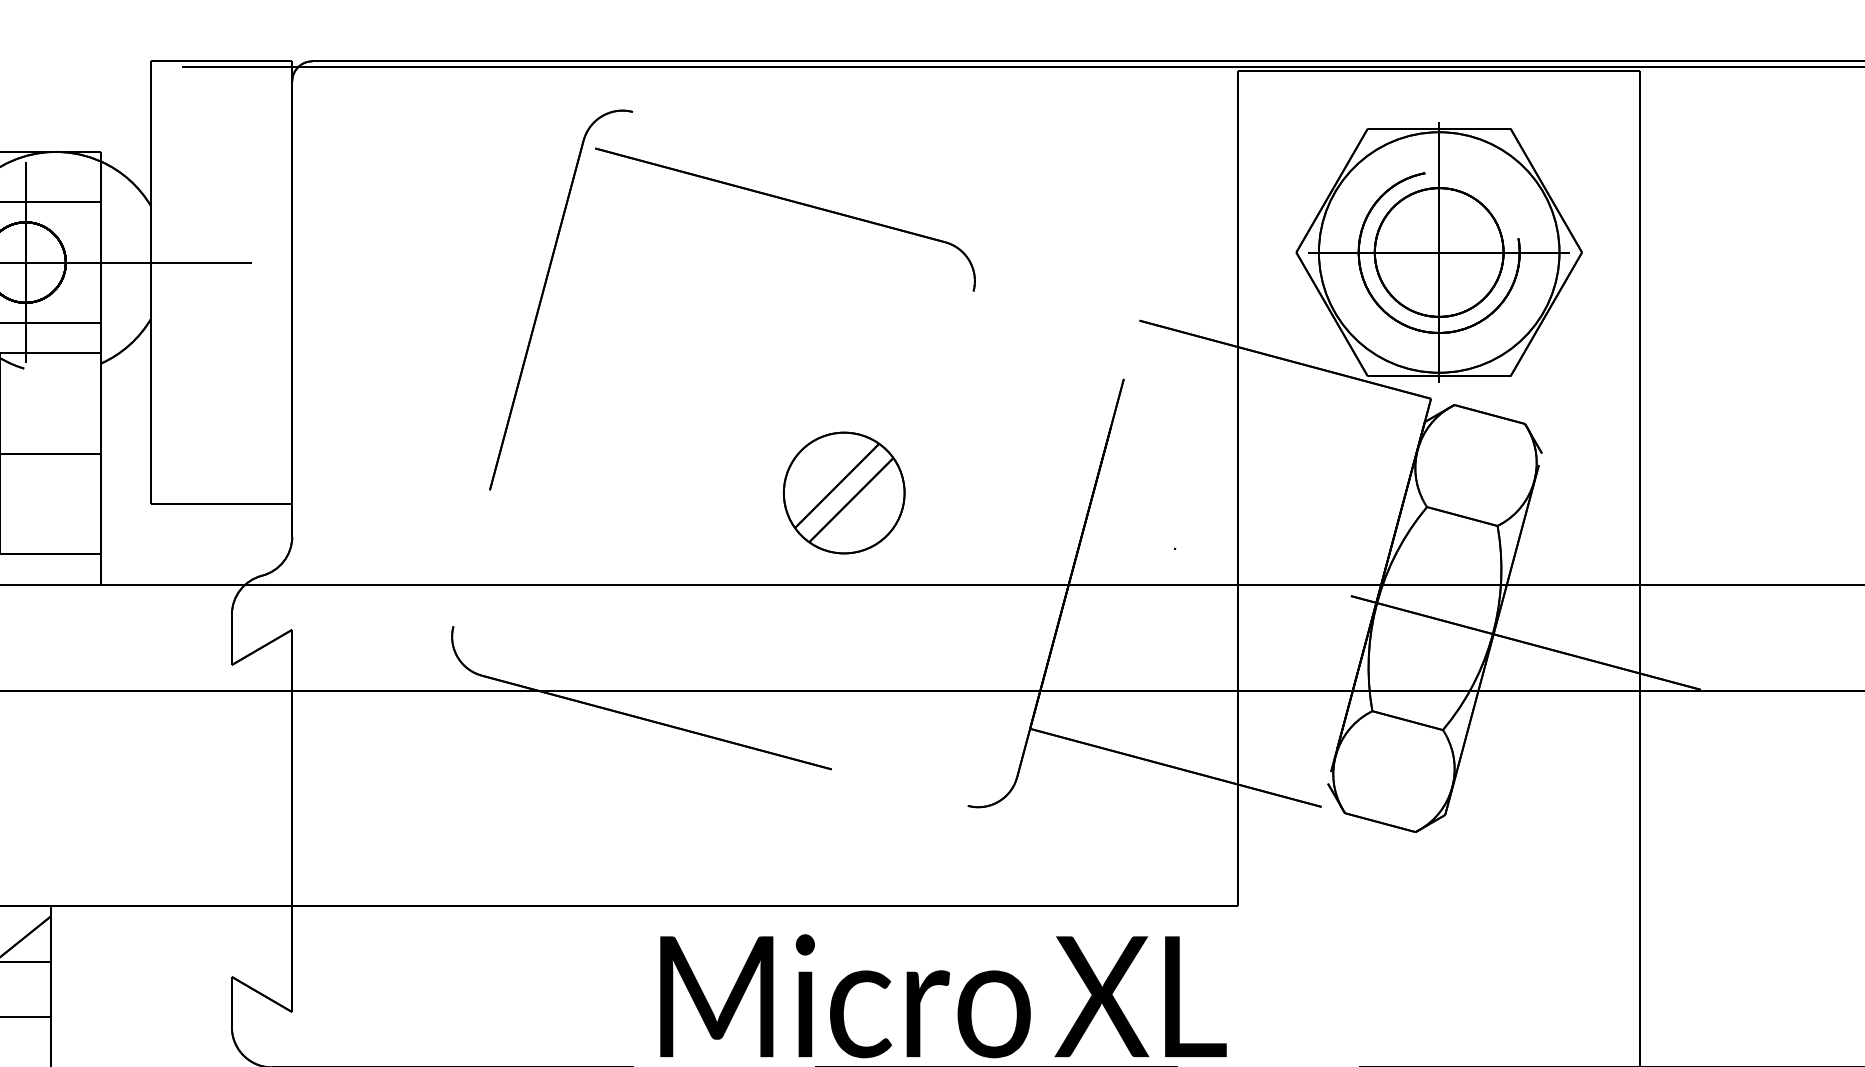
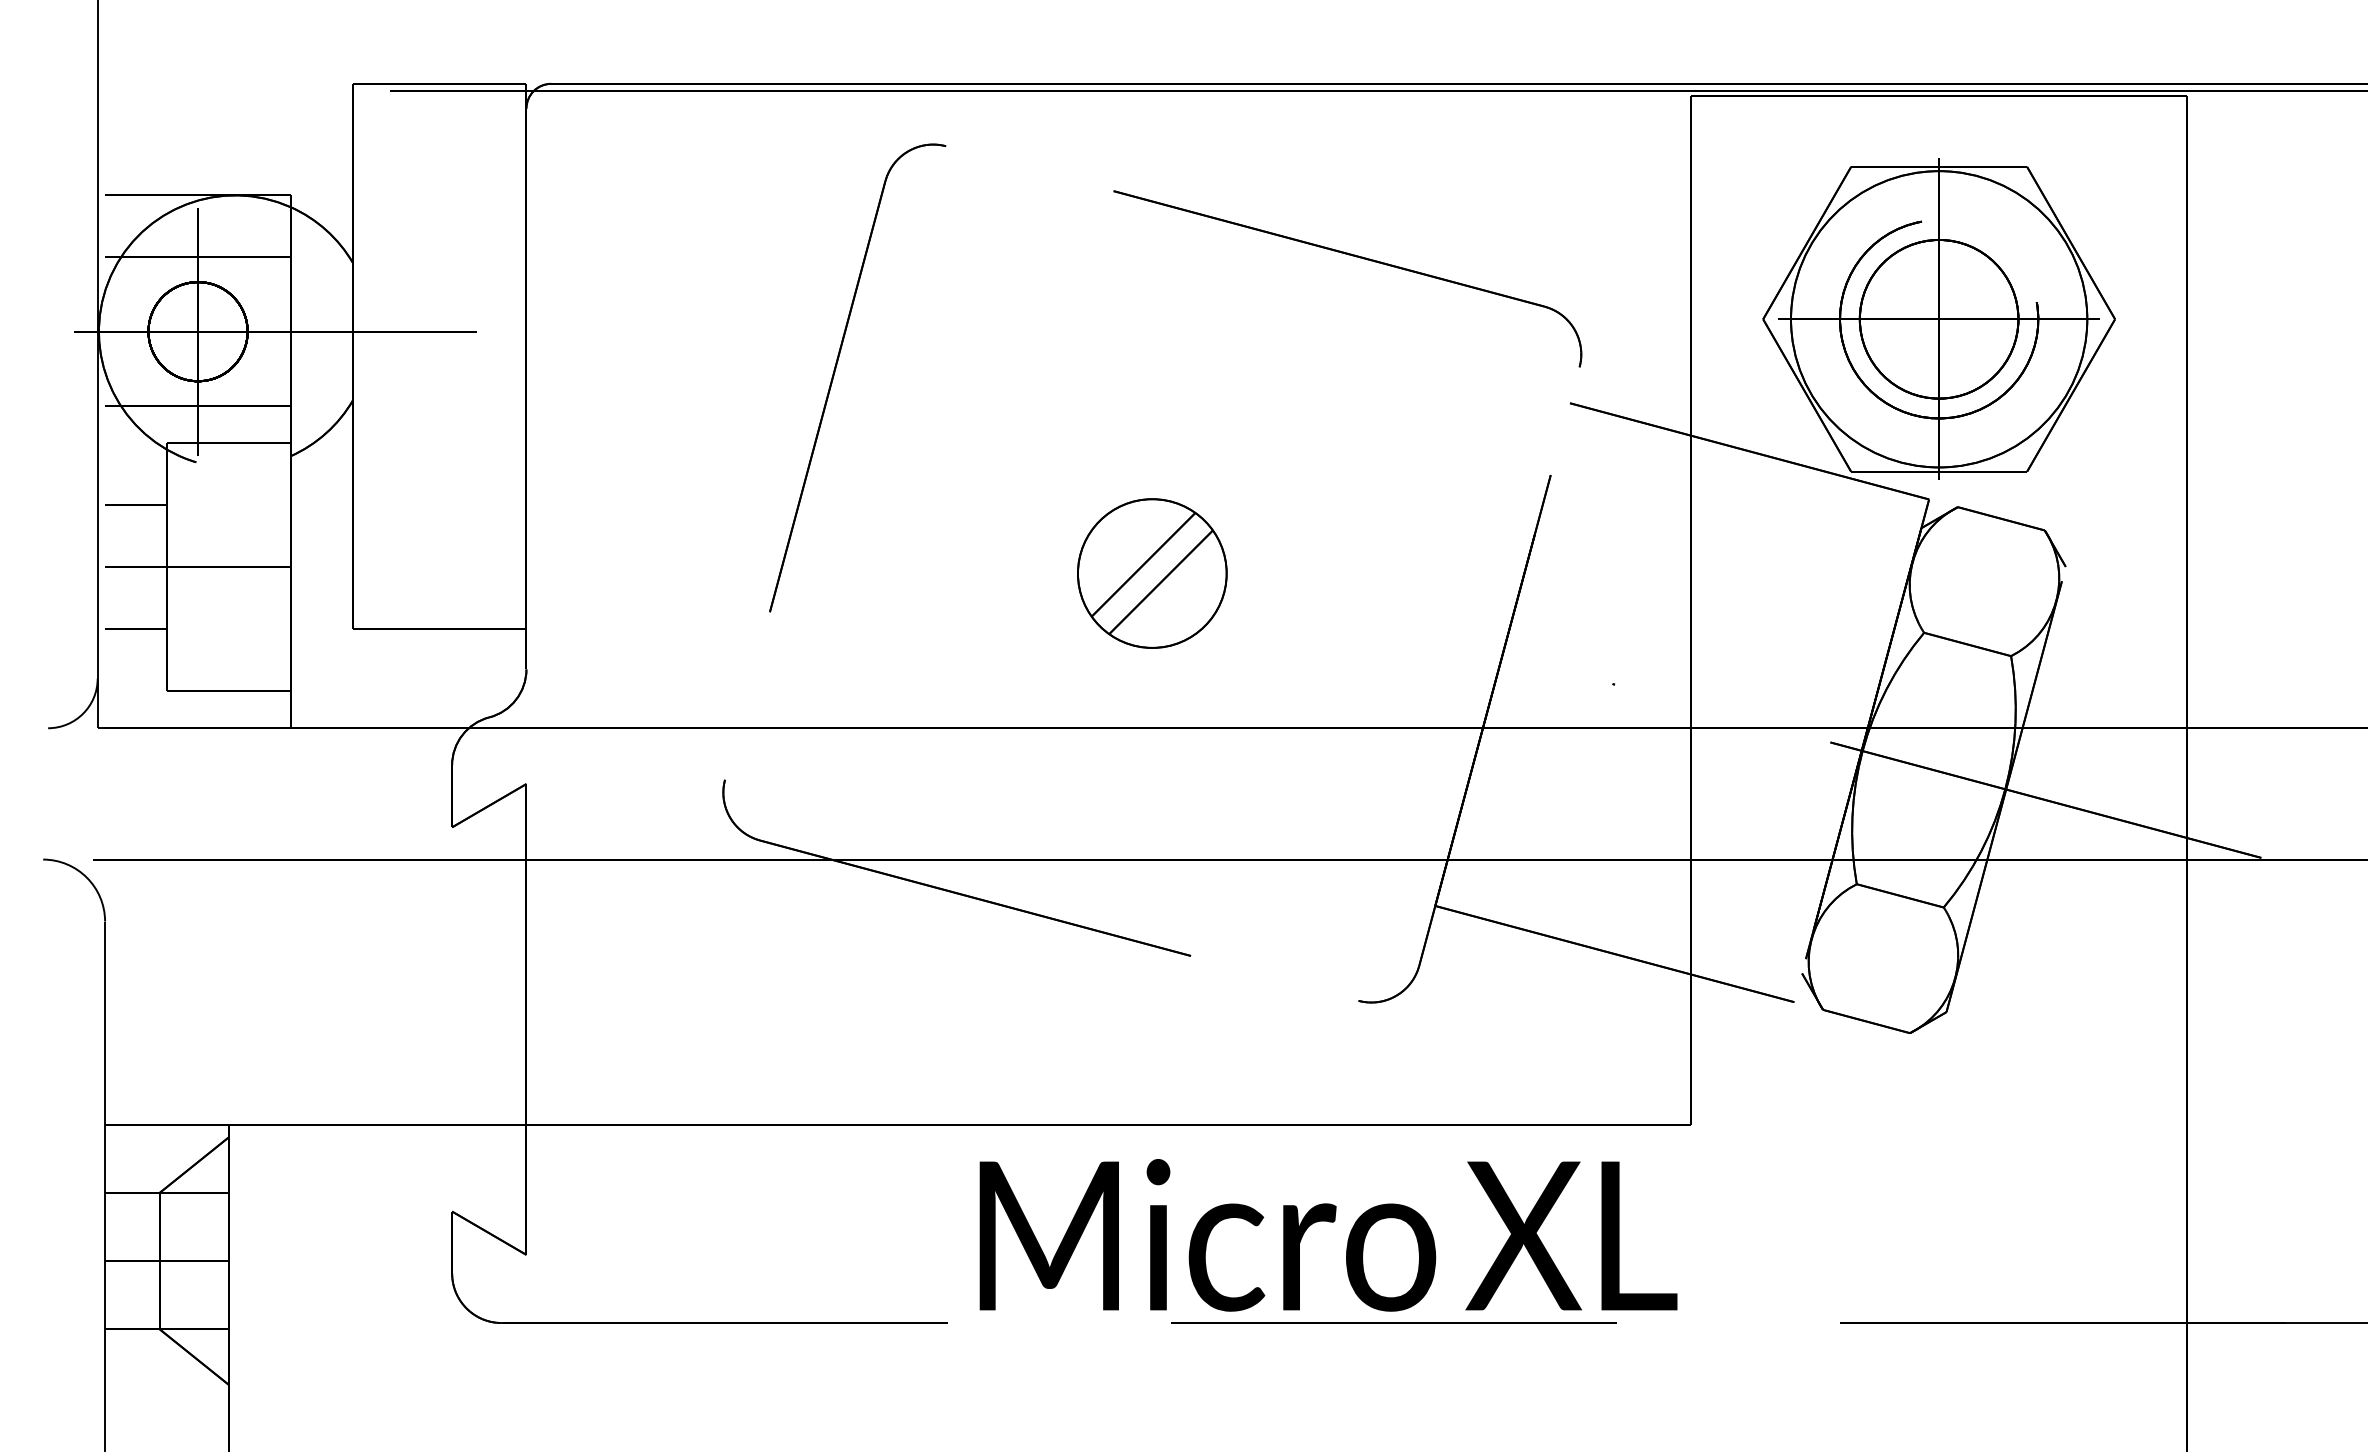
part: (789, 201) -> (1352, 256), moved
part: (844, 492) -> (1152, 573), moved

